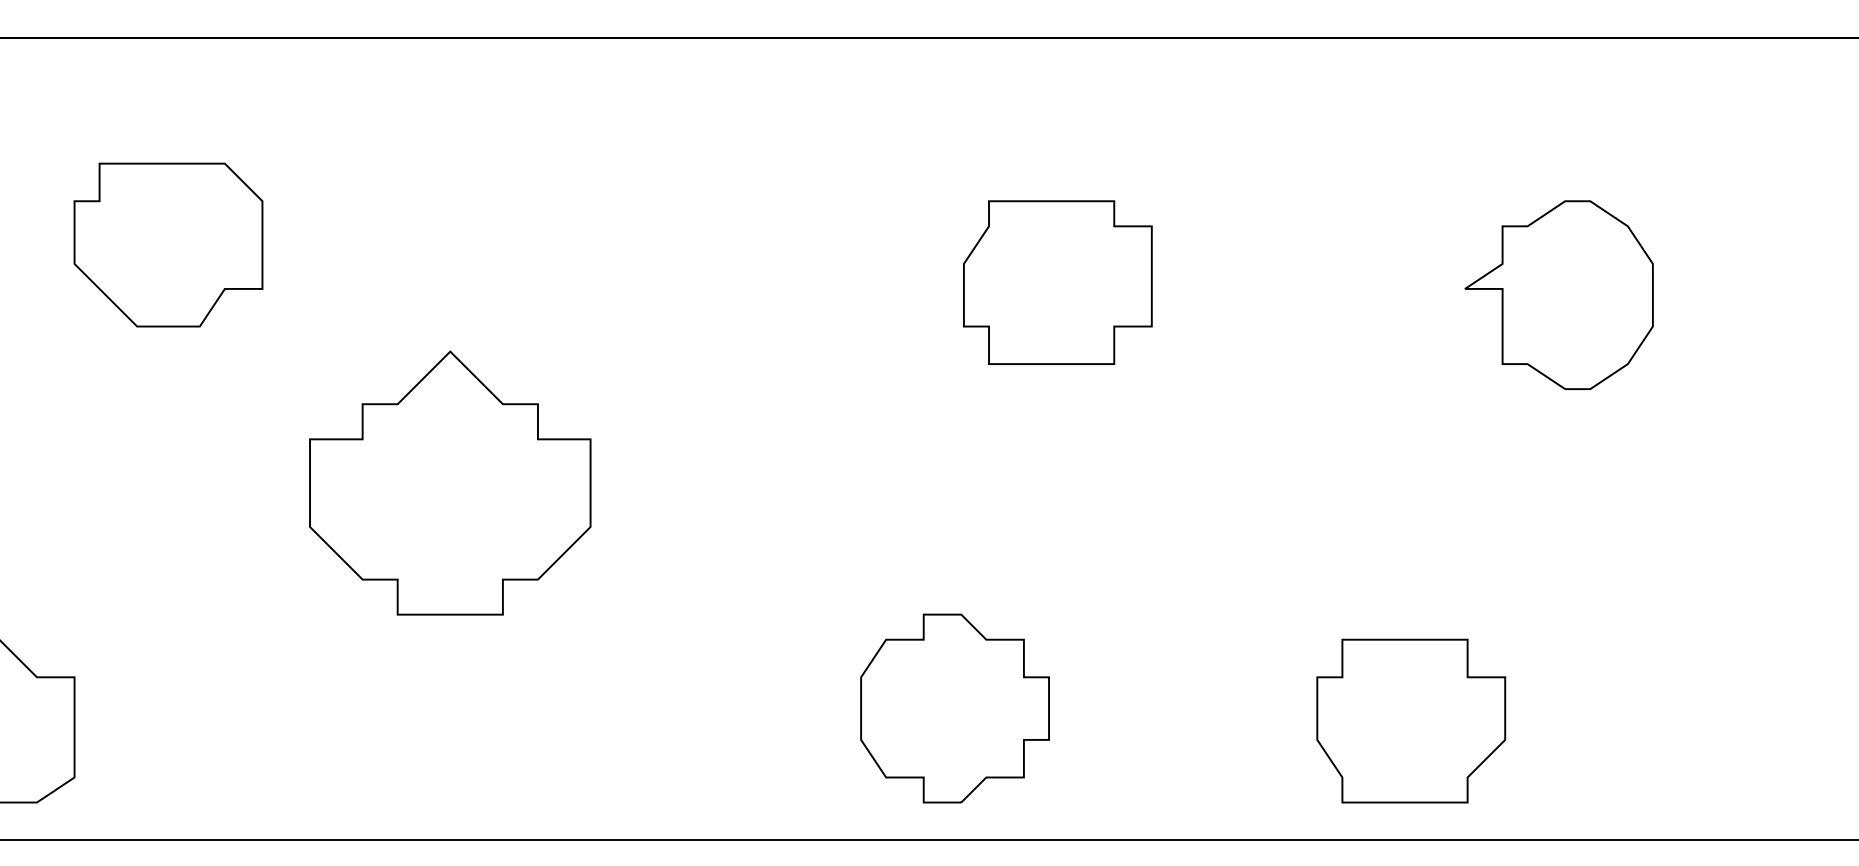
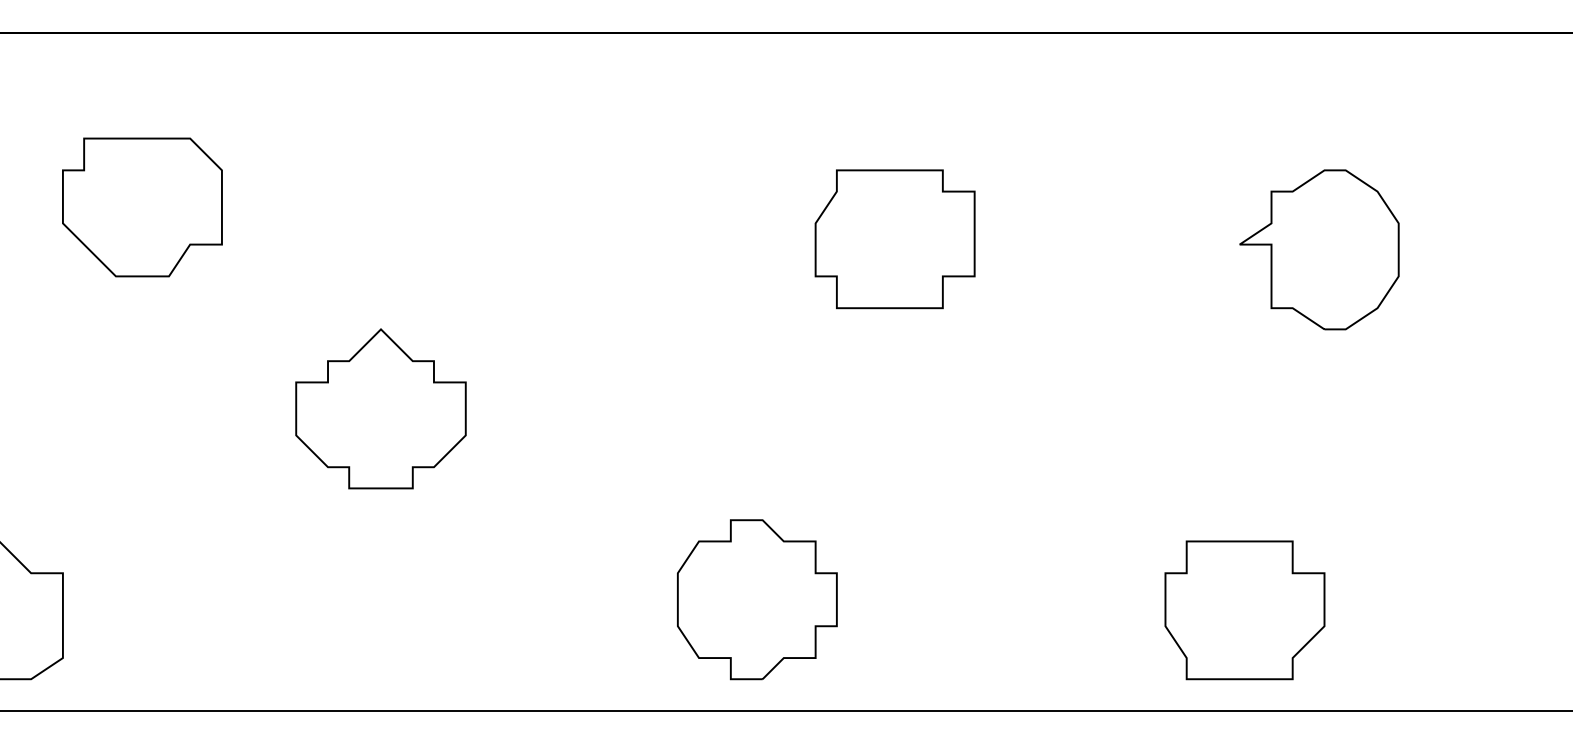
part: (450, 482) -> (381, 408), size x0.71
part: (954, 708) -> (756, 599), moved
part: (1411, 720) -> (1245, 609), moved

